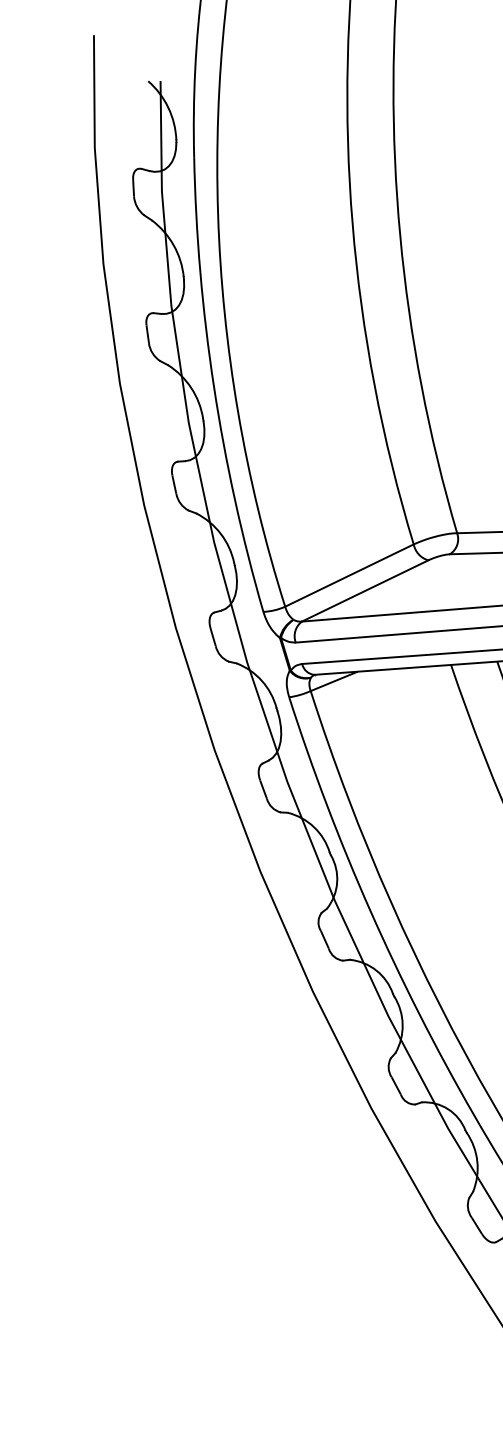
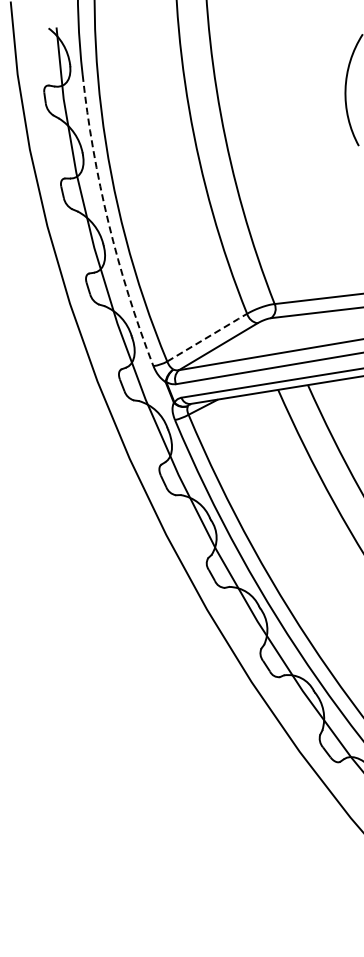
arc: (213, 386) -> (108, 222), solid -> dashed
line: (349, 575) -> (207, 337), solid -> dashed

